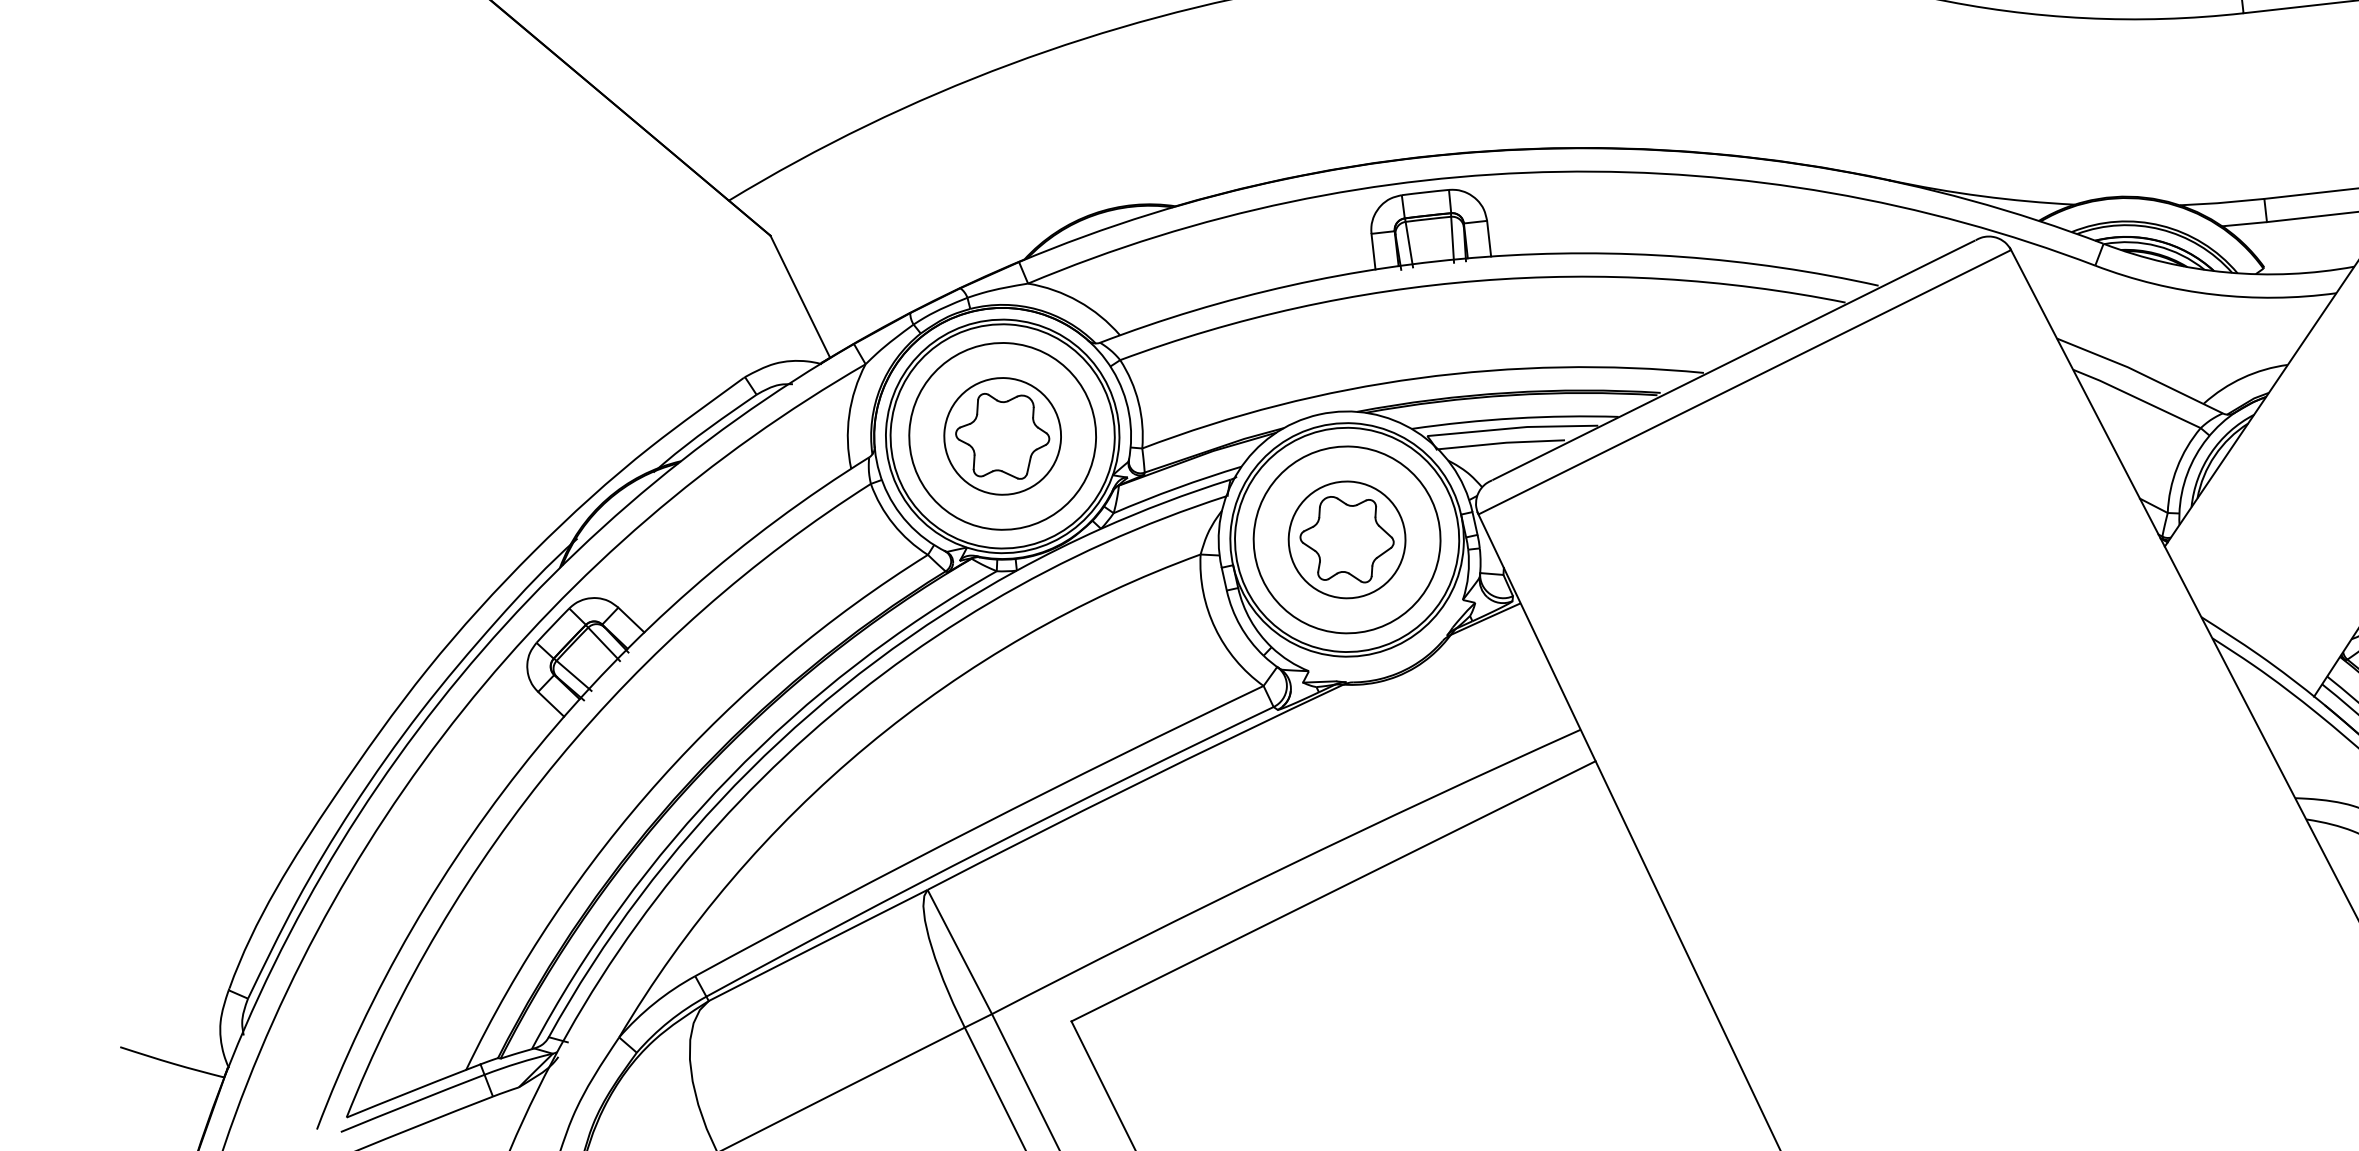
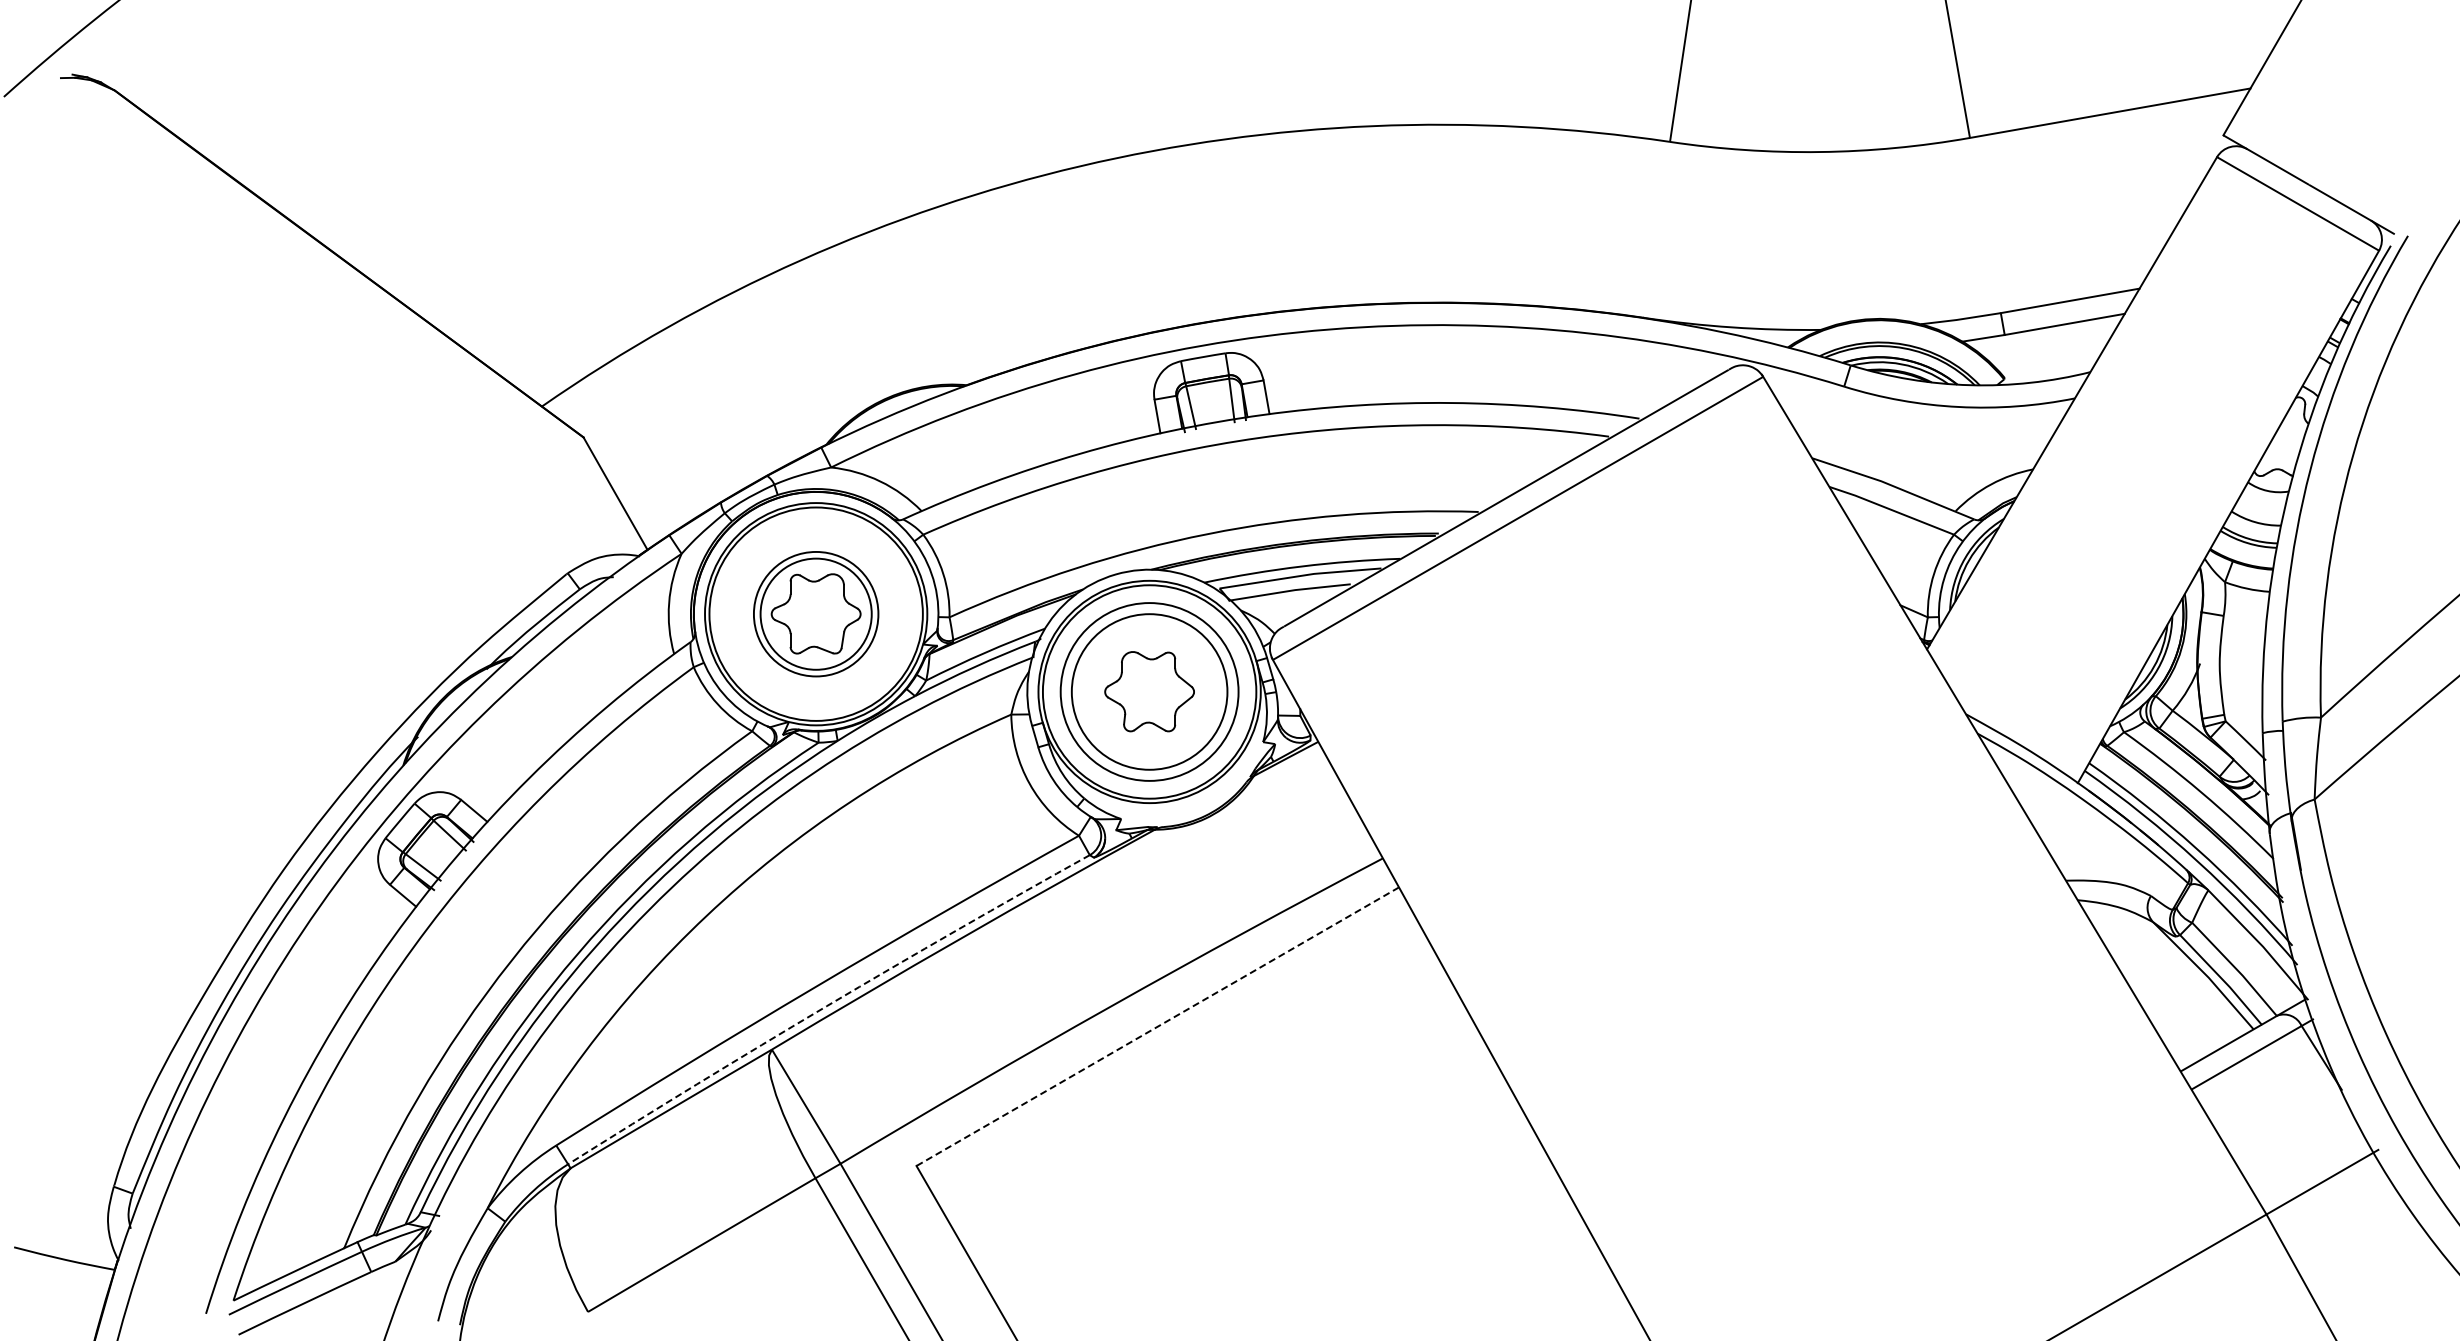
circle: (1003, 436) -> (816, 614), size x0.7
circle: (1347, 539) -> (1149, 691), size x1.4
arc: (987, 848) -> (826, 1006), solid -> dashed
line: (1333, 891) -> (1157, 1026), solid -> dashed

